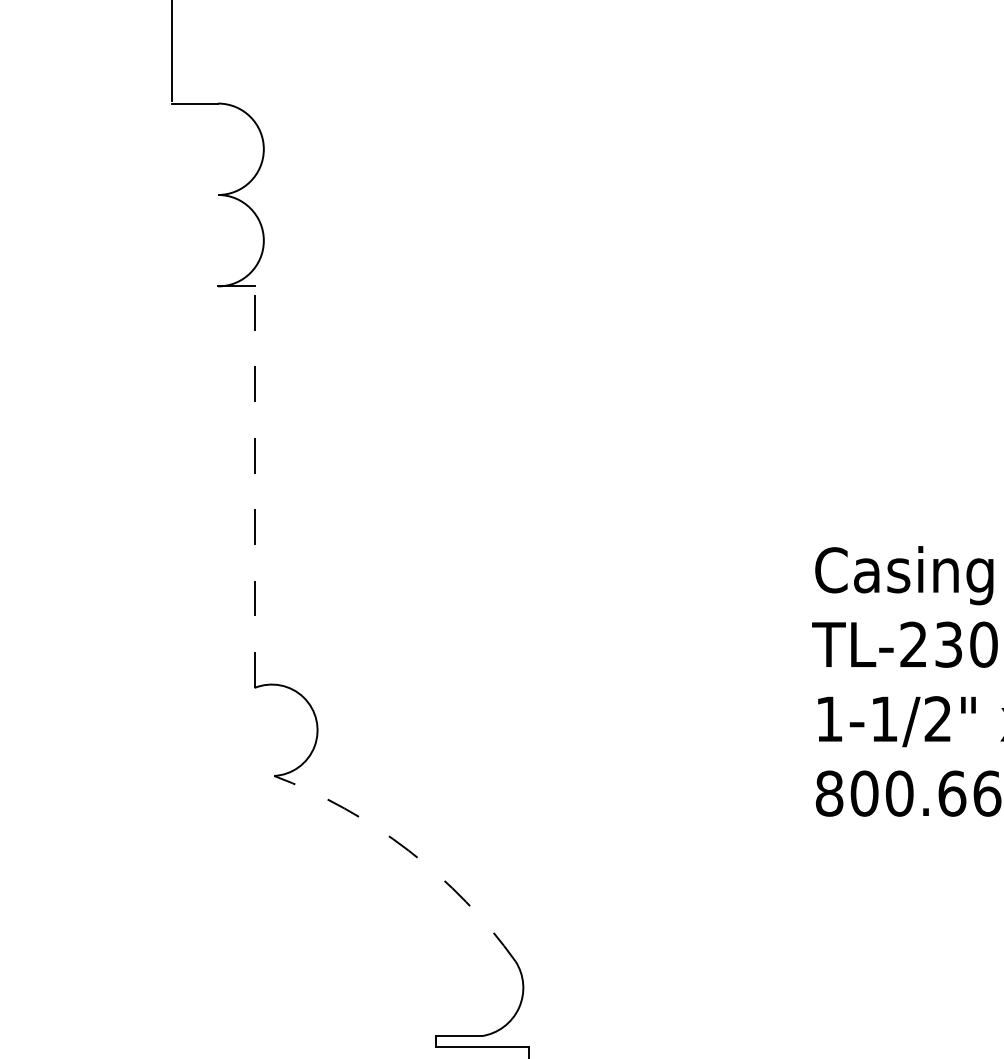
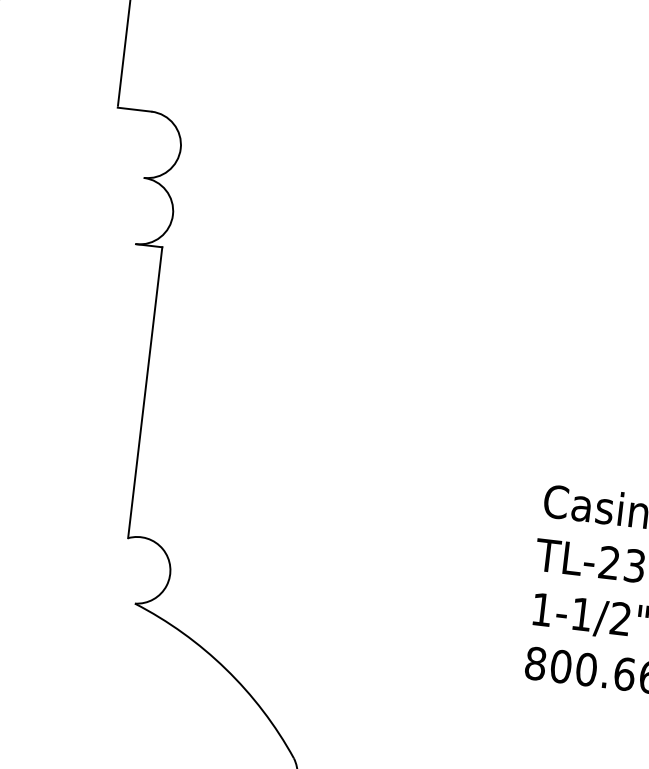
line: (254, 487) -> (145, 392), dashed -> solid
arc: (408, 850) -> (225, 669), dashed -> solid

